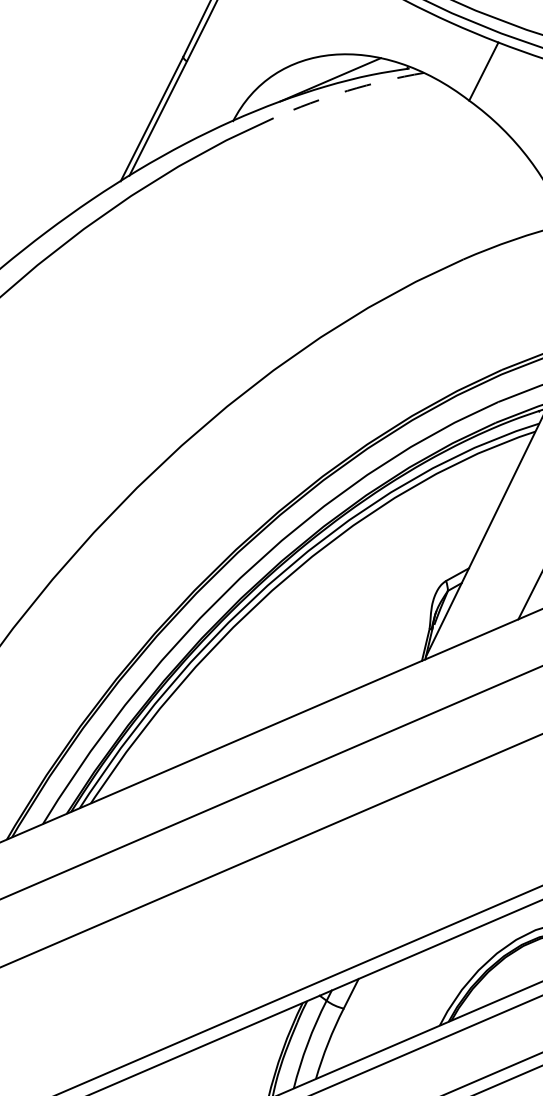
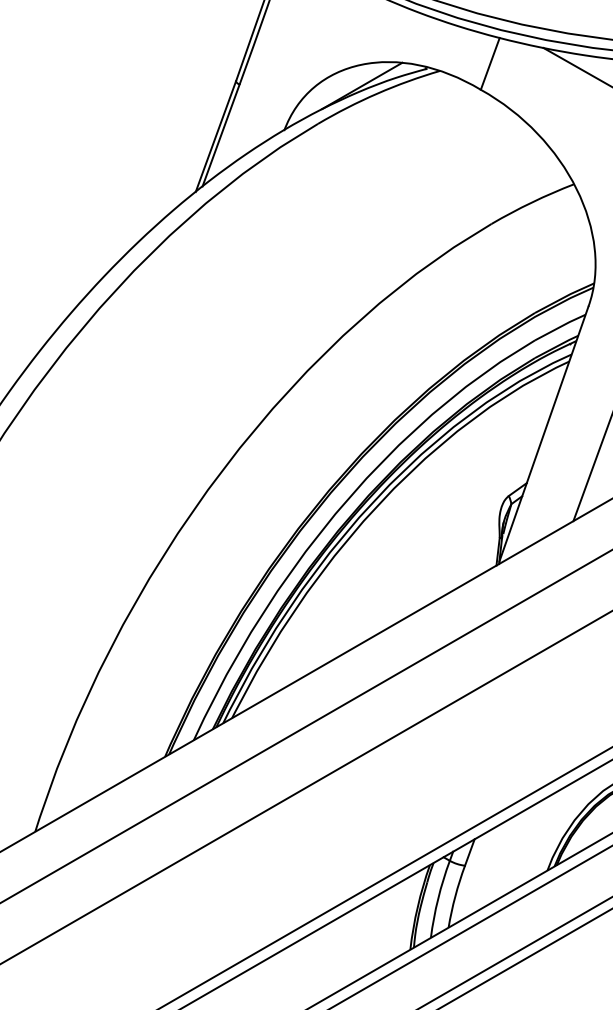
arc: (347, 90) -> (377, 93), dashed -> solid

